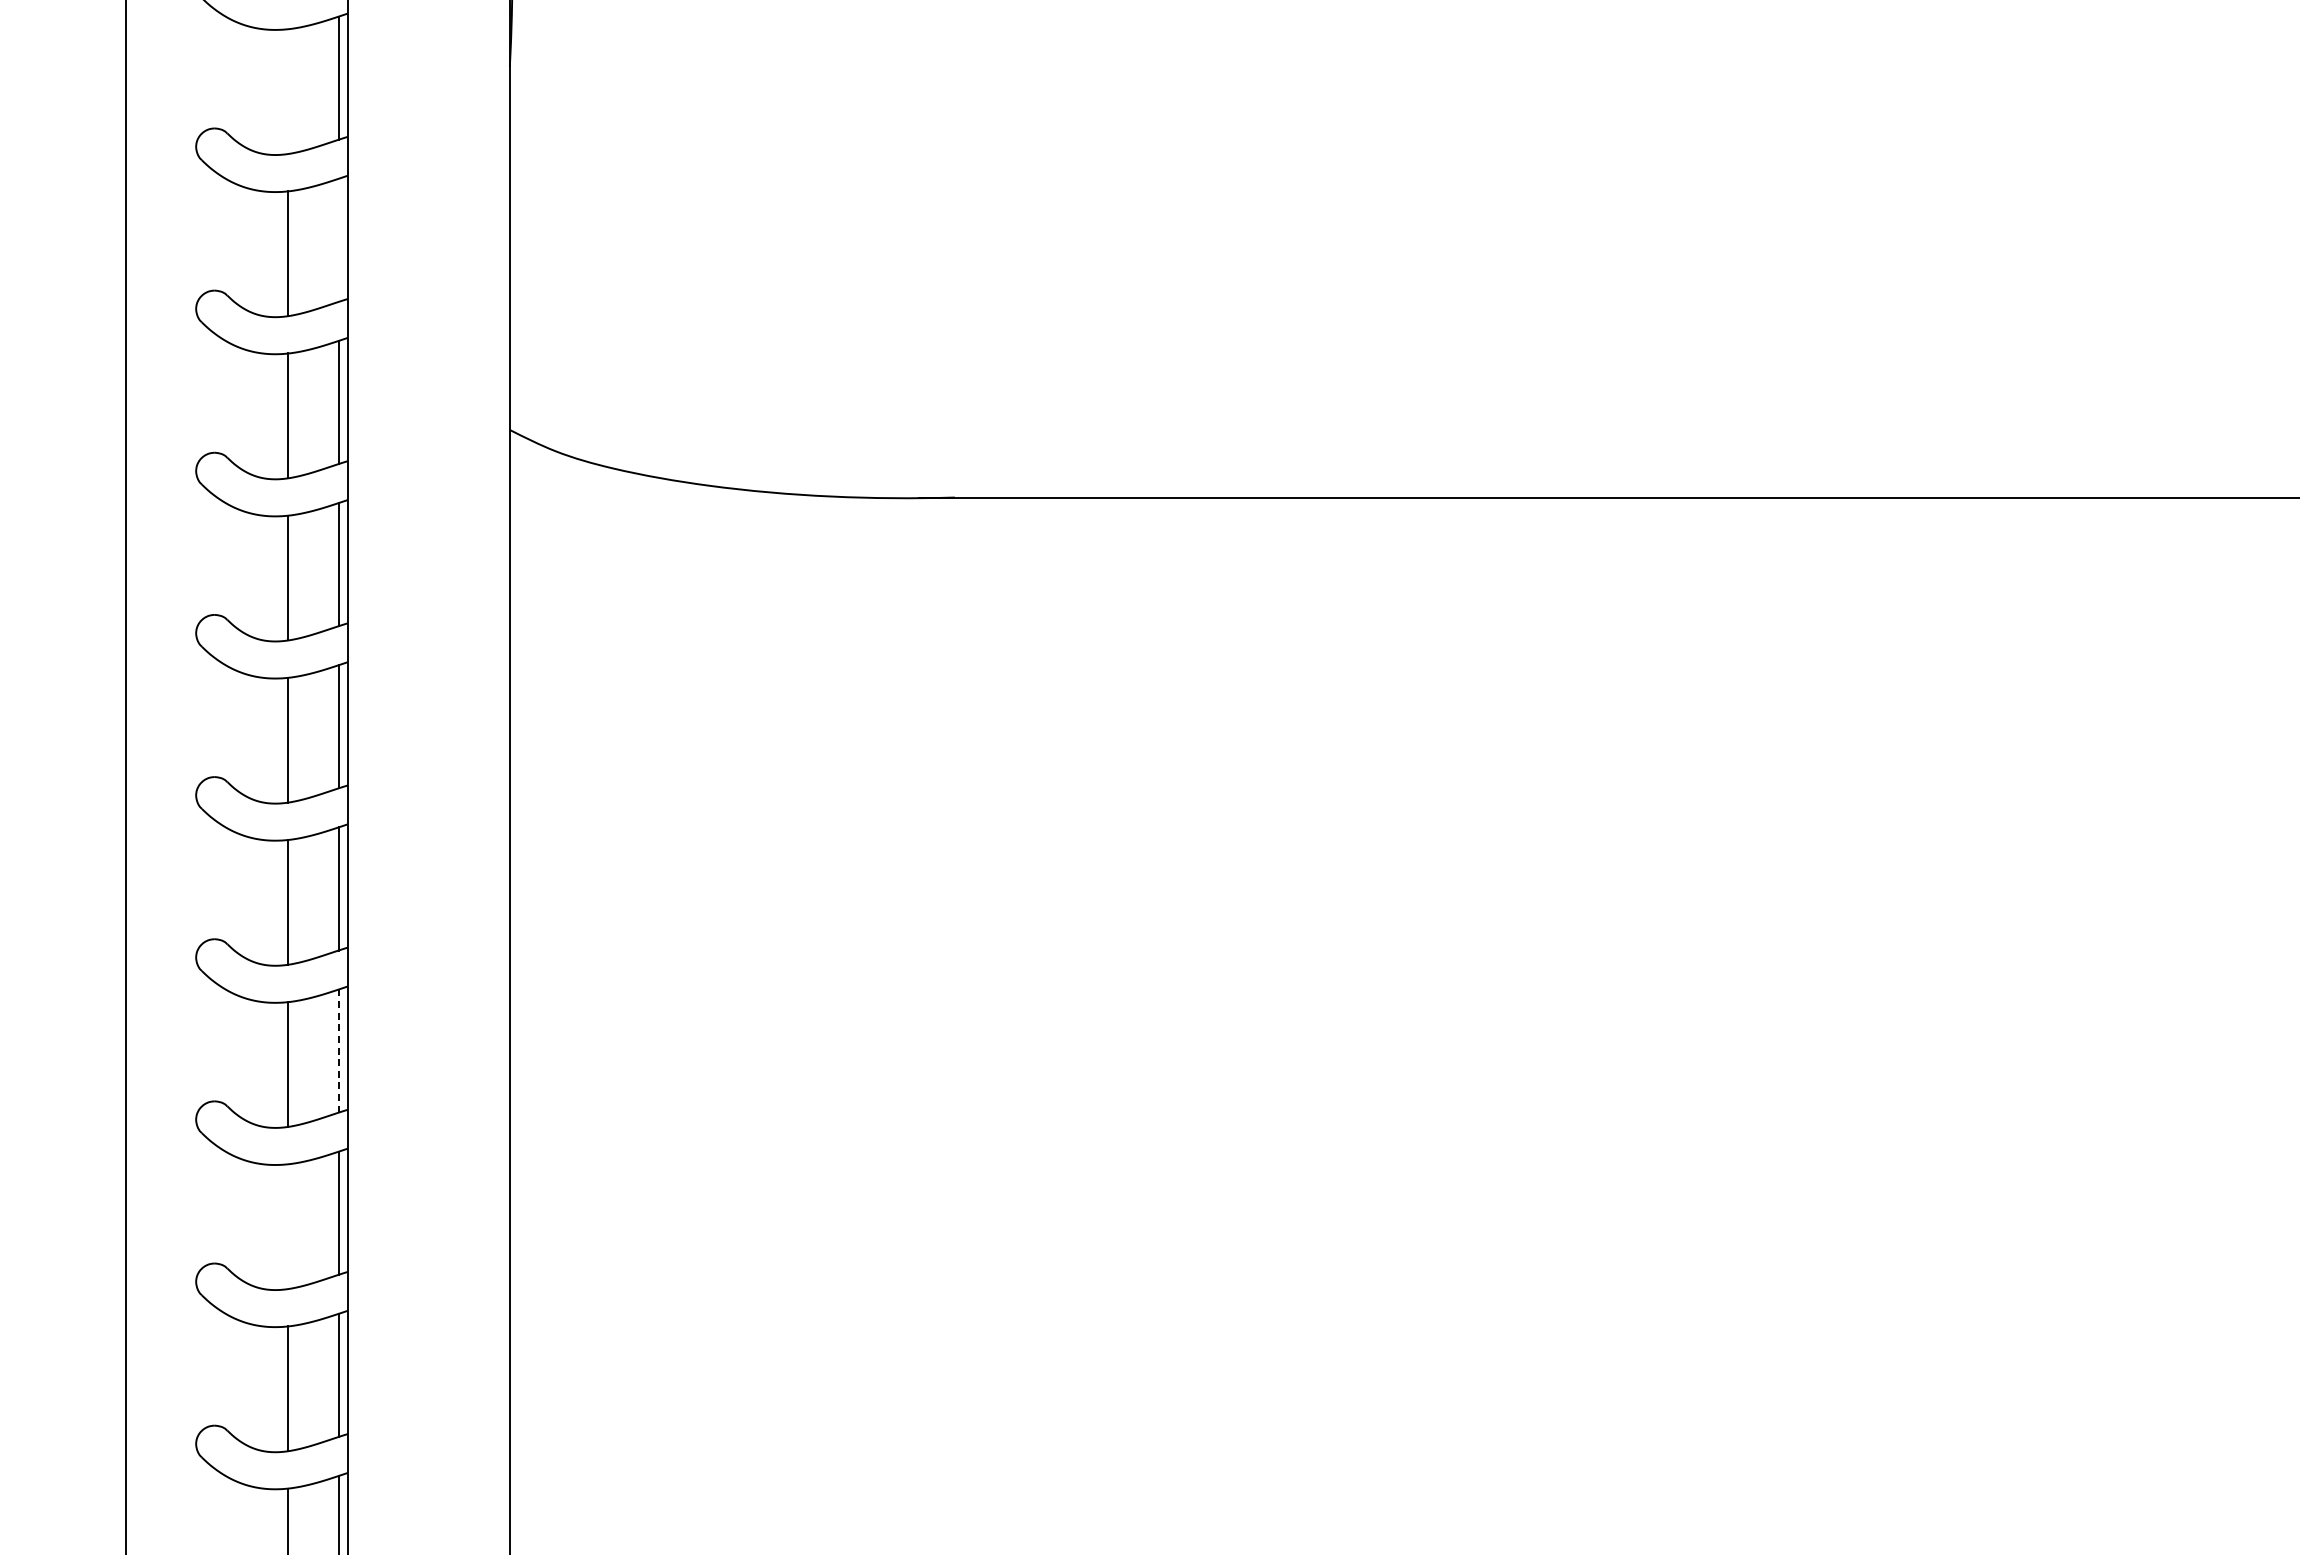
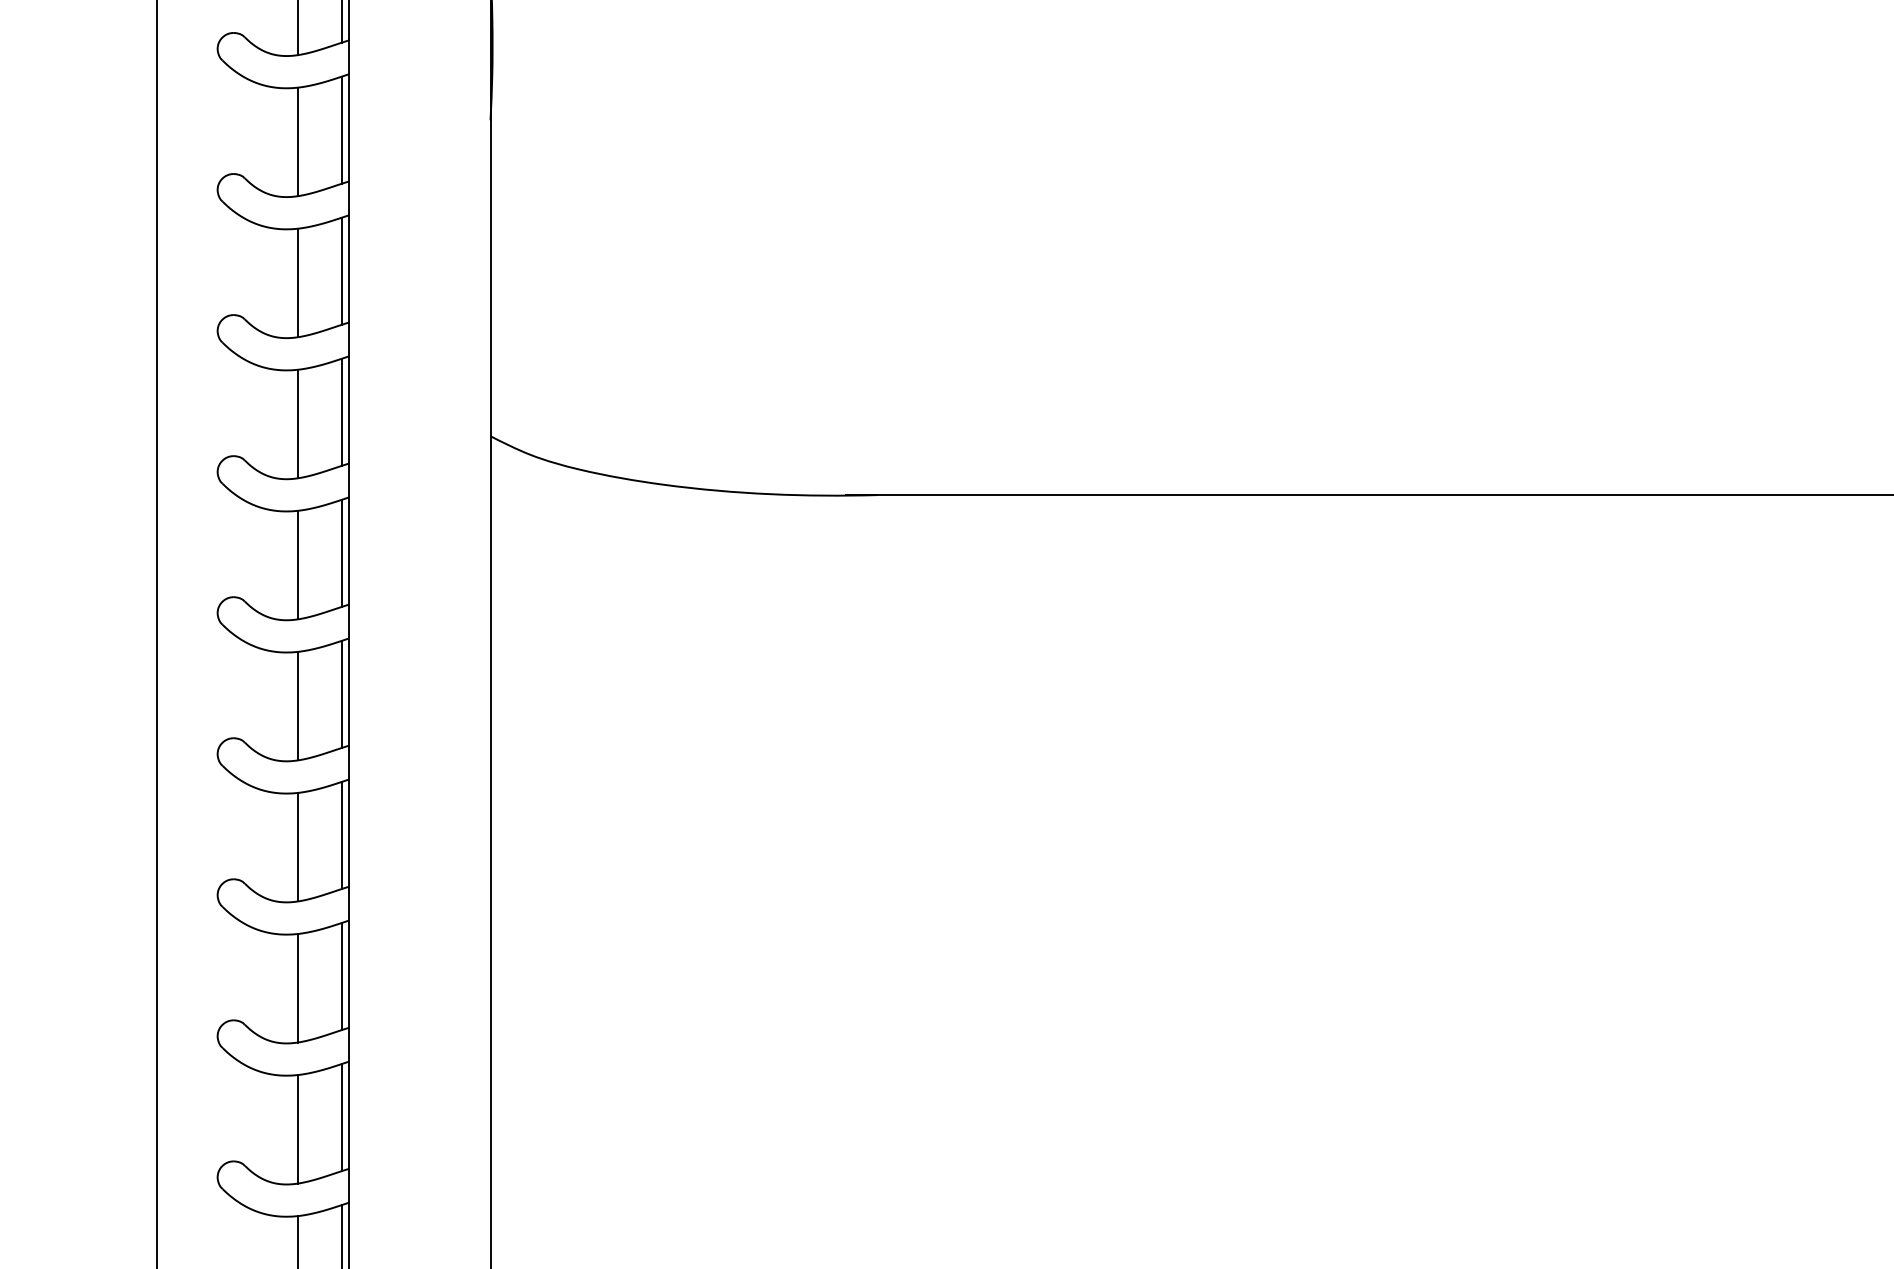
line: (288, 91) -> (297, 141), added
line: (338, 239) -> (341, 270), added
line: (338, 1051) -> (341, 976), dashed -> solid
line: (288, 1226) -> (297, 1129), added

